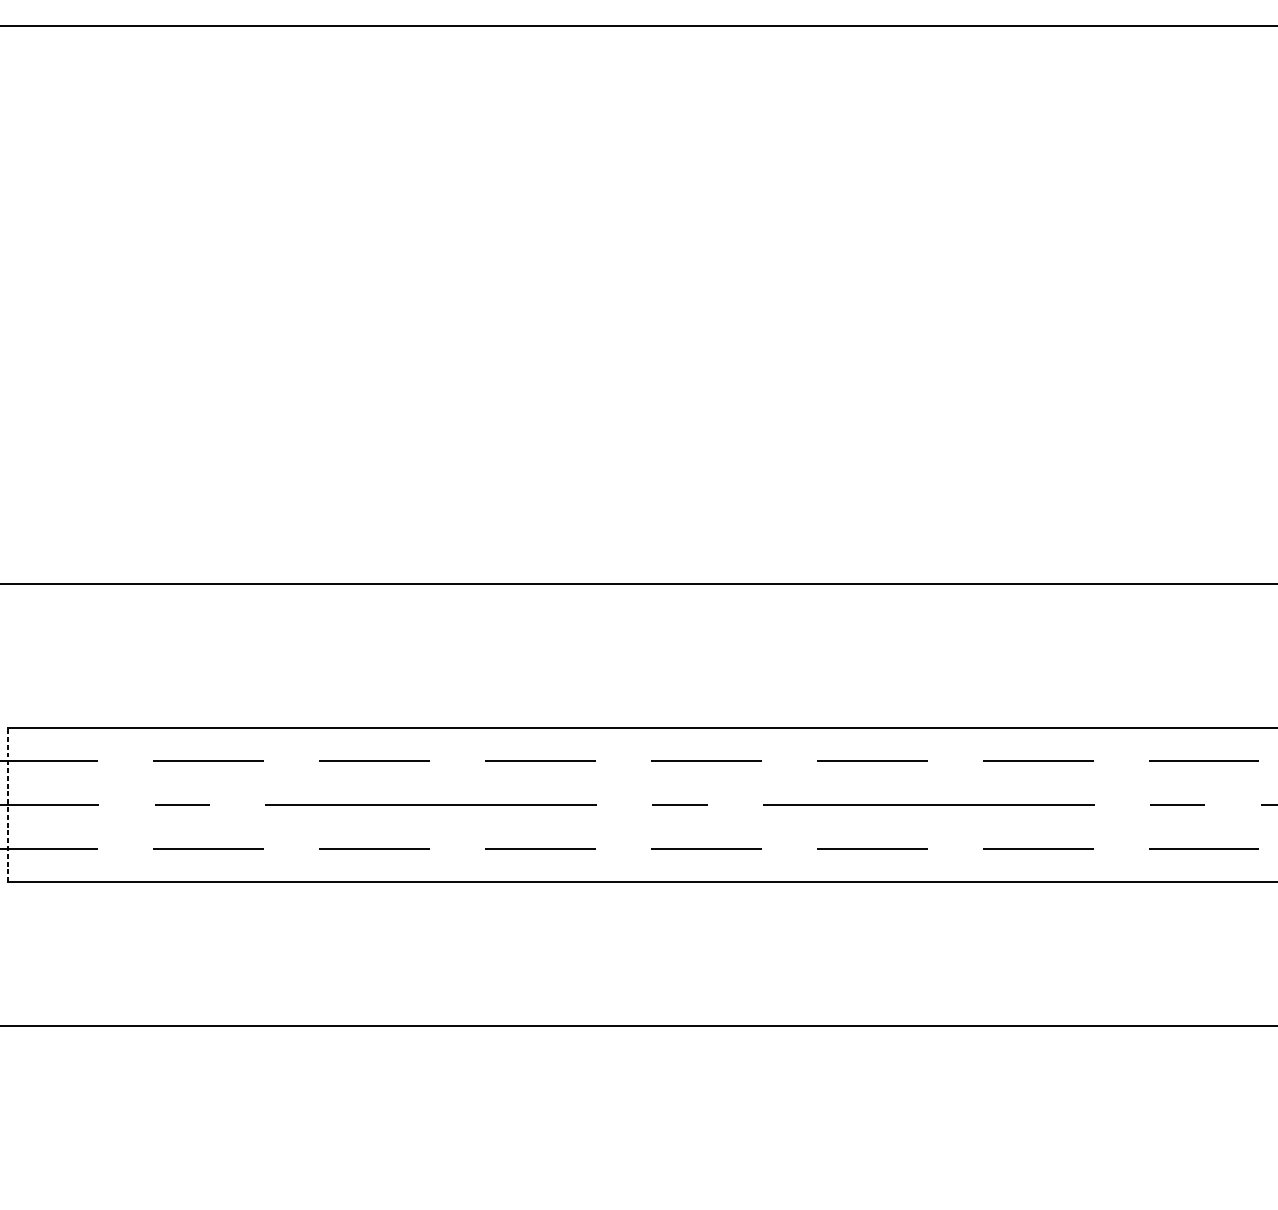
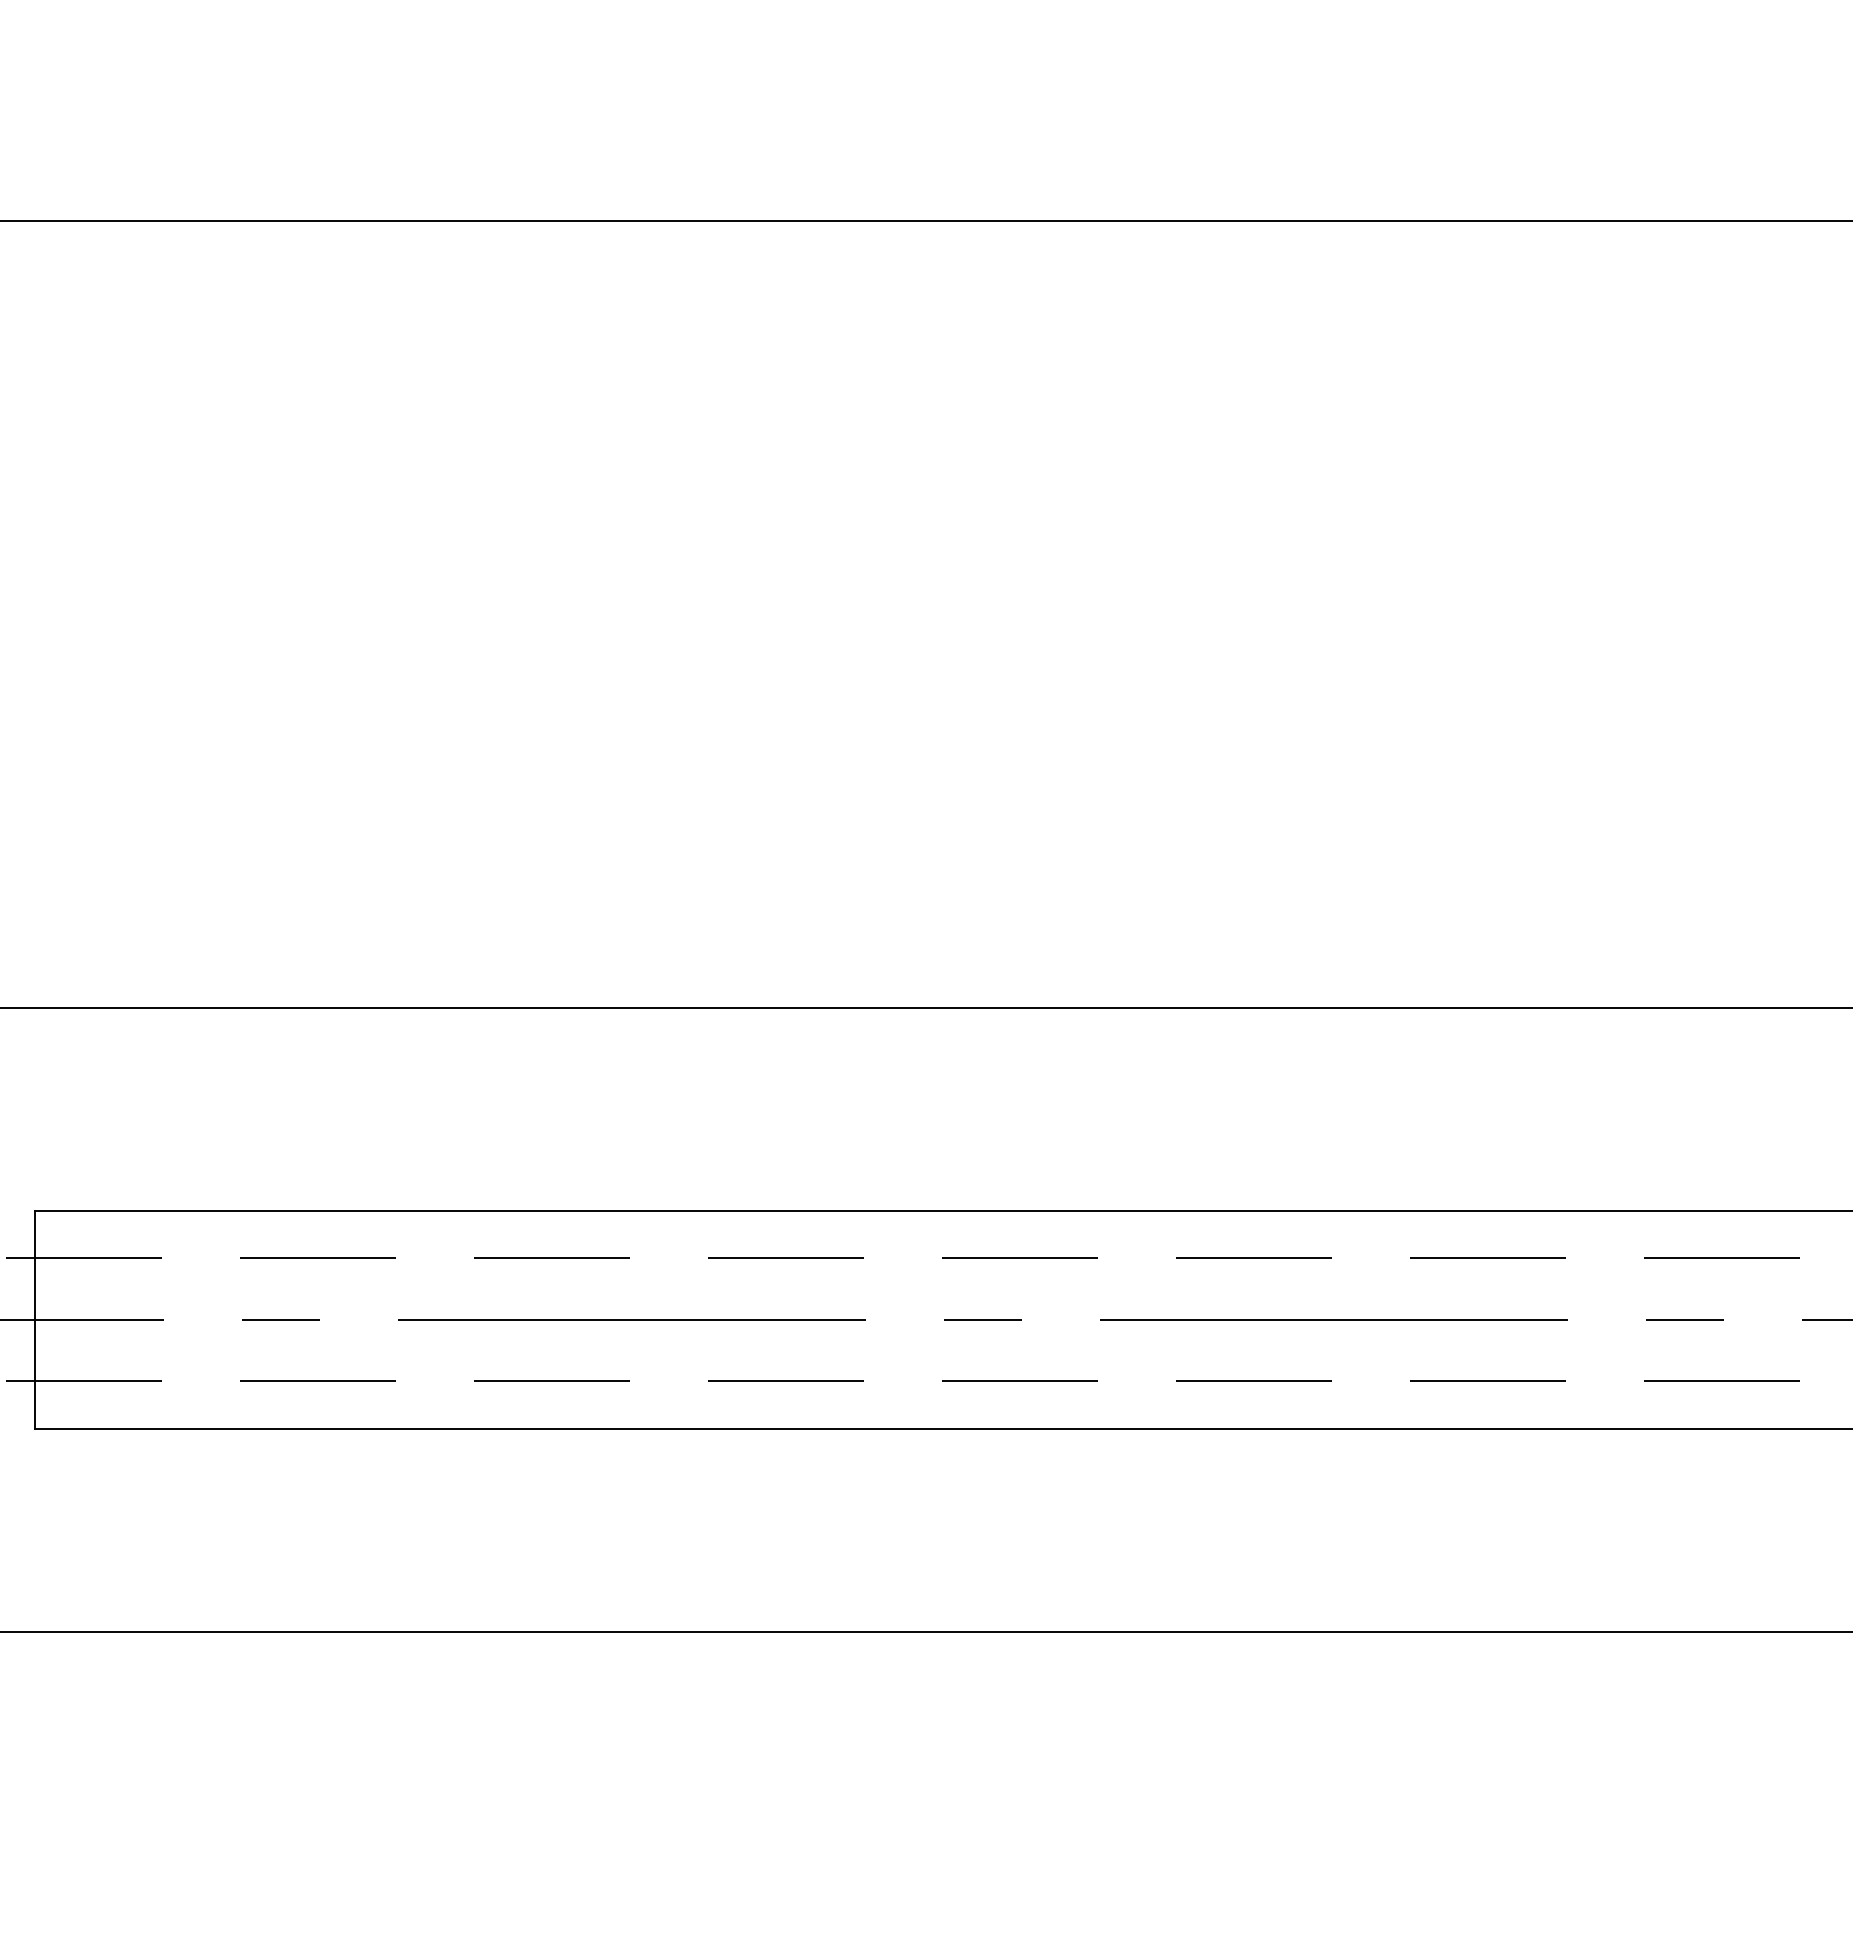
line: (7, 804) -> (34, 1319), dashed -> solid

